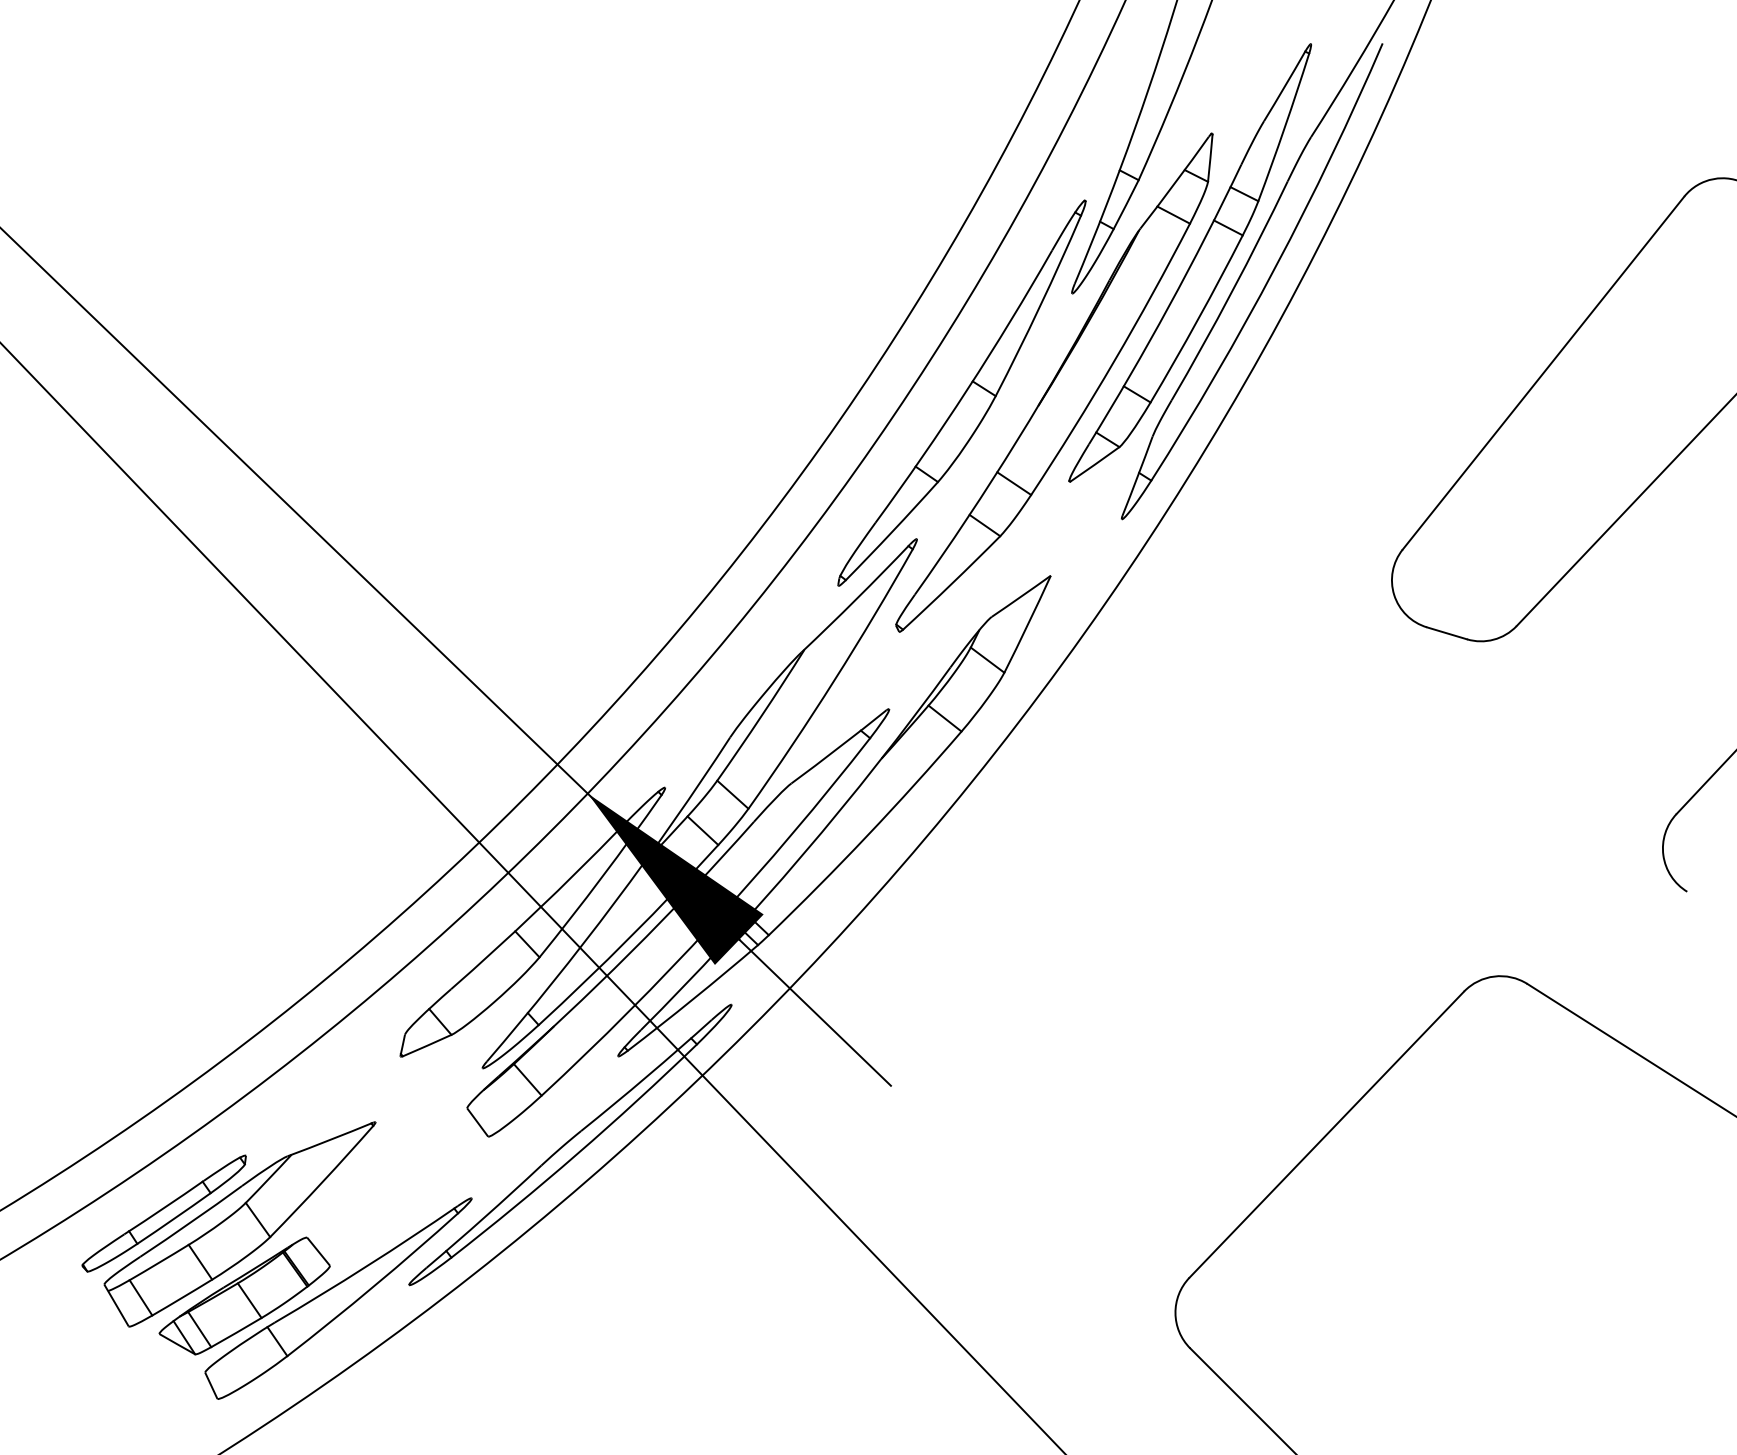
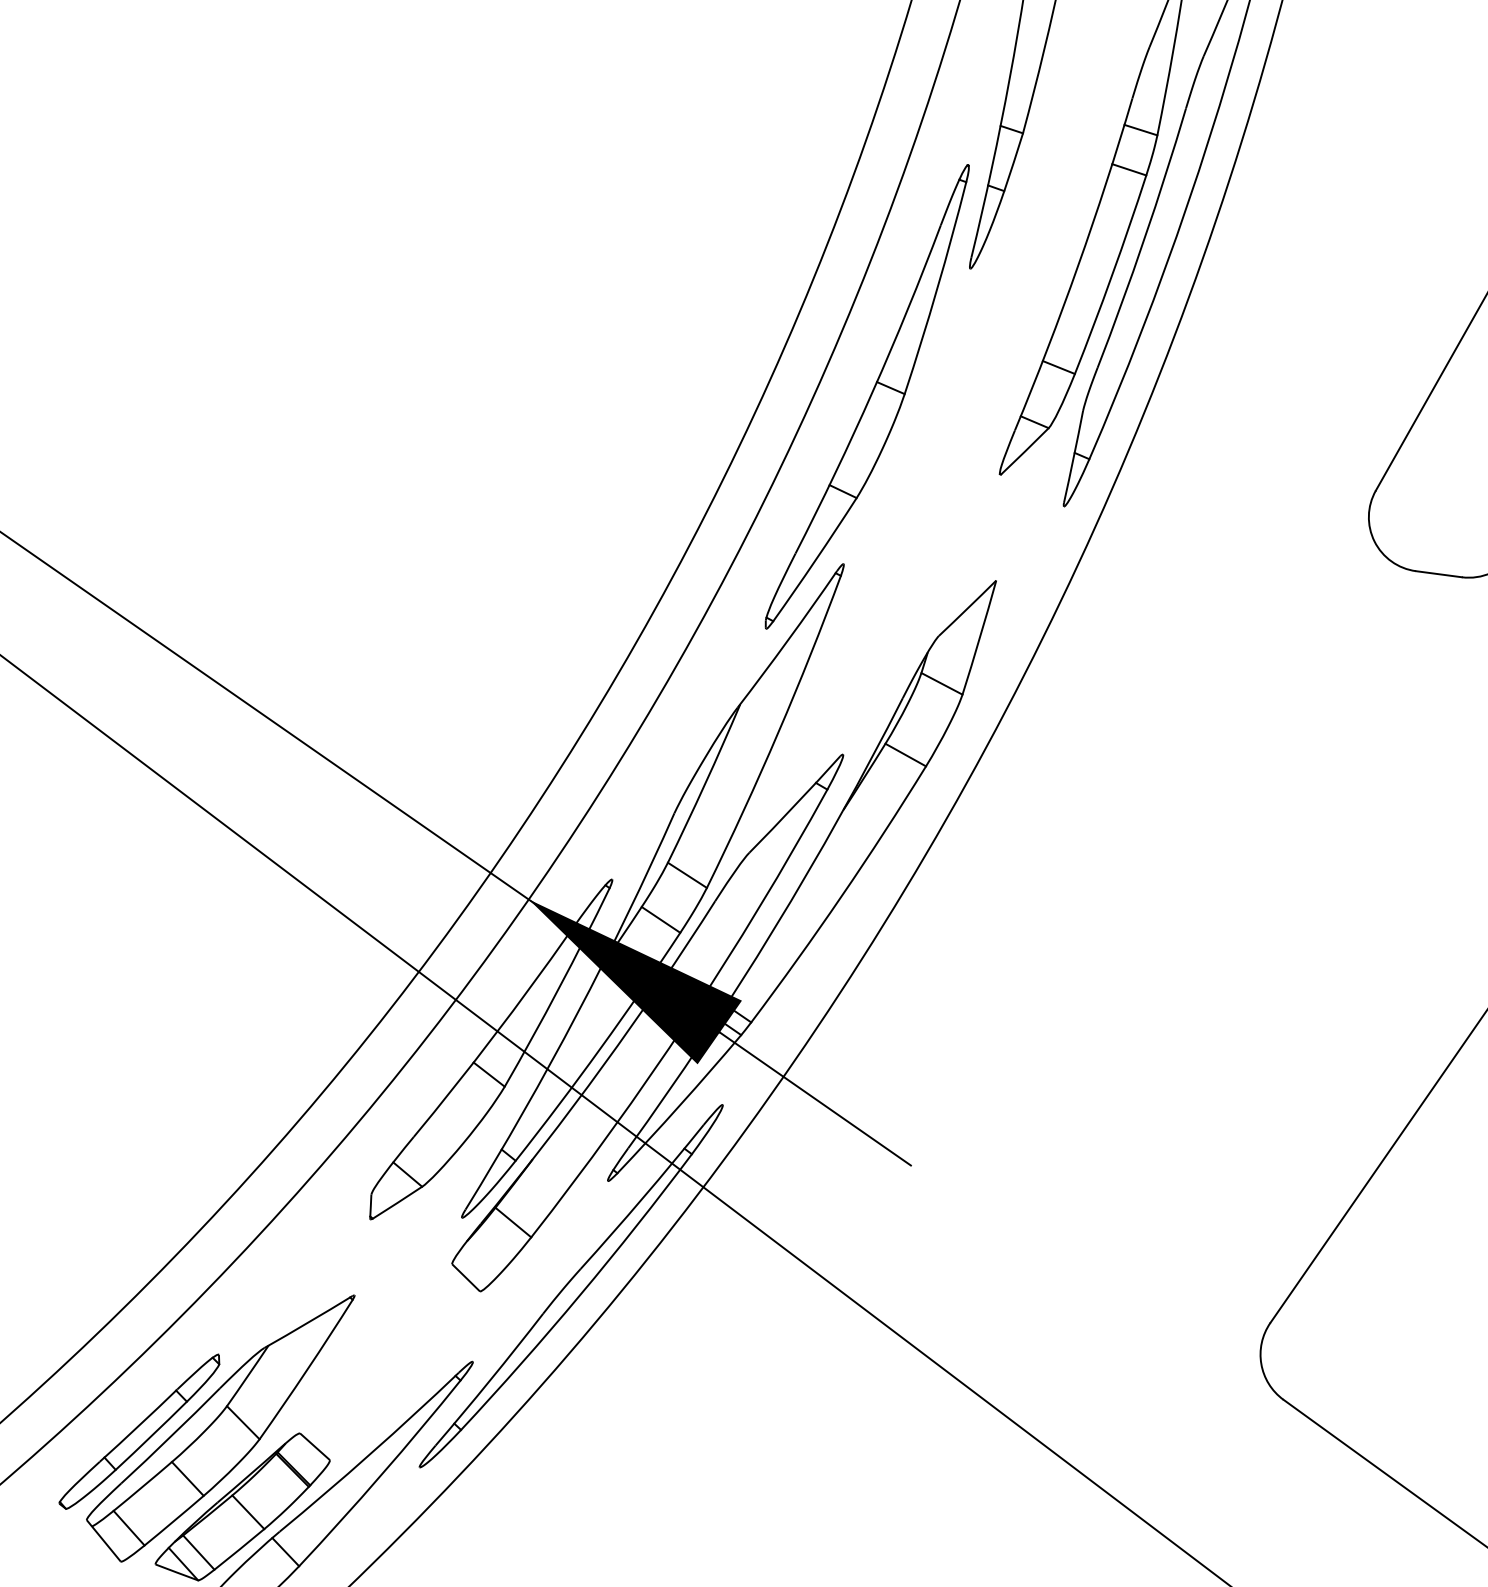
part: (1054, 382) -> (966, 368), removed

